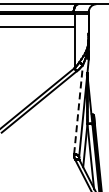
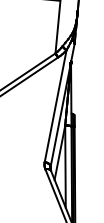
line: (78, 109) -> (55, 106), dashed -> solid

